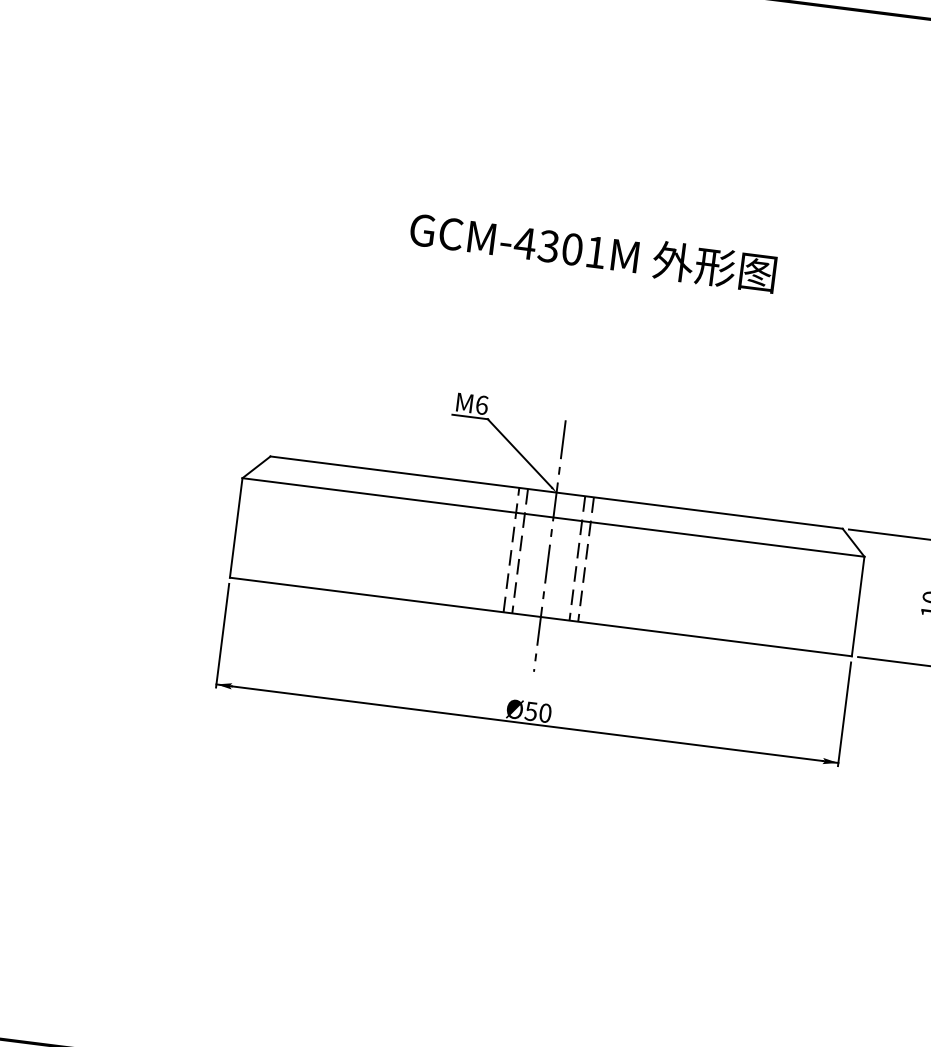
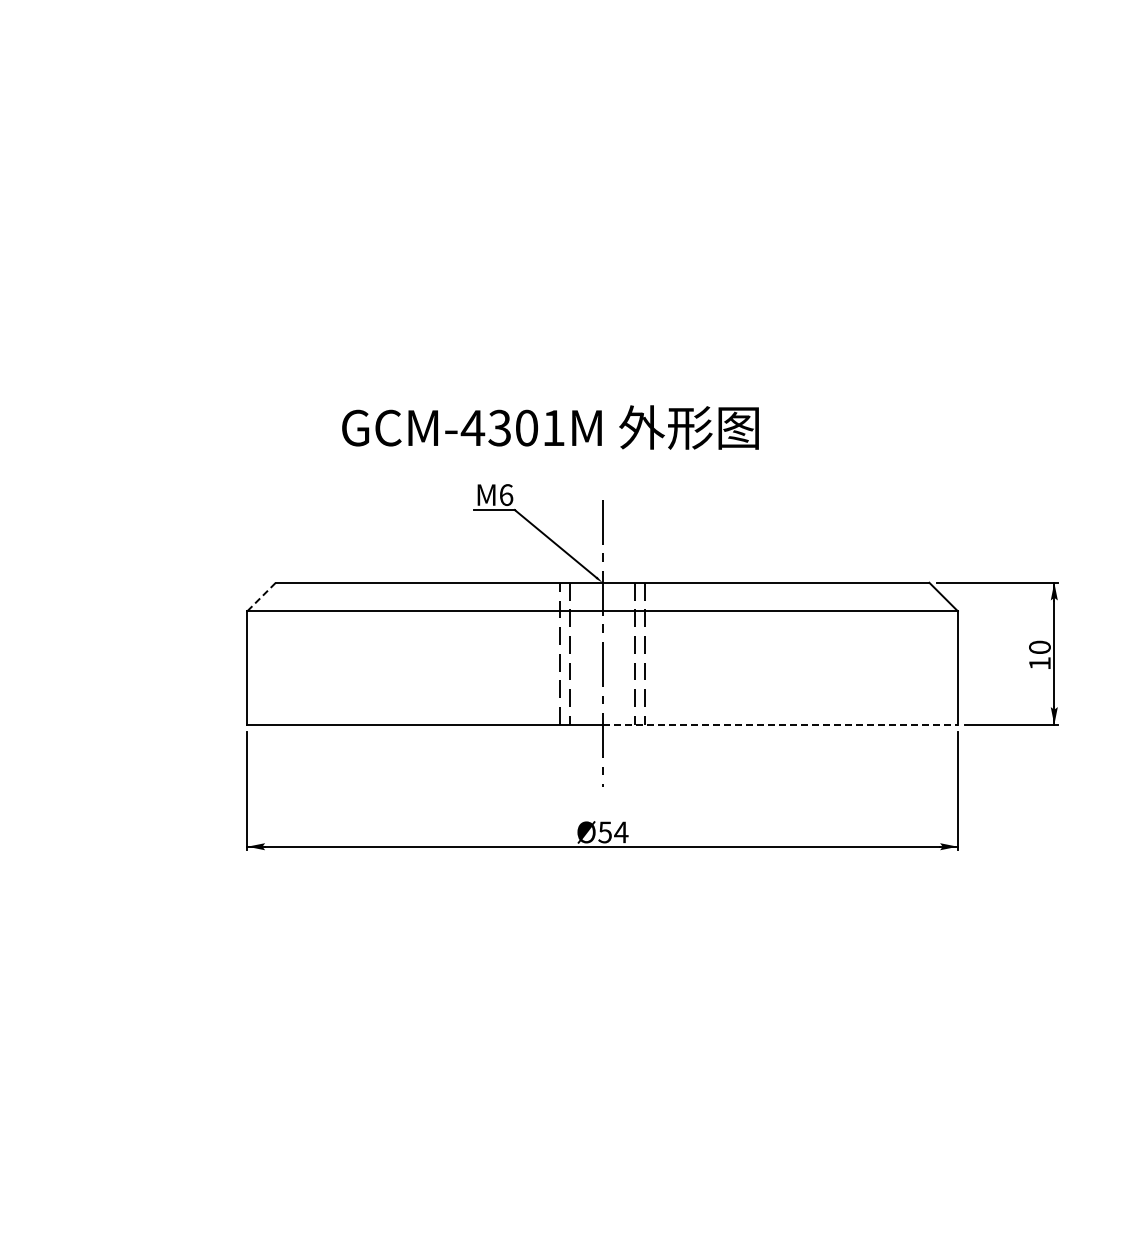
text: (593, 251) -> (550, 427), moved
line: (256, 466) -> (261, 596), solid -> dashed
line: (696, 636) -> (780, 724), solid -> dashed
text: (545, 713) -> (621, 832), Ø50 -> Ø54

